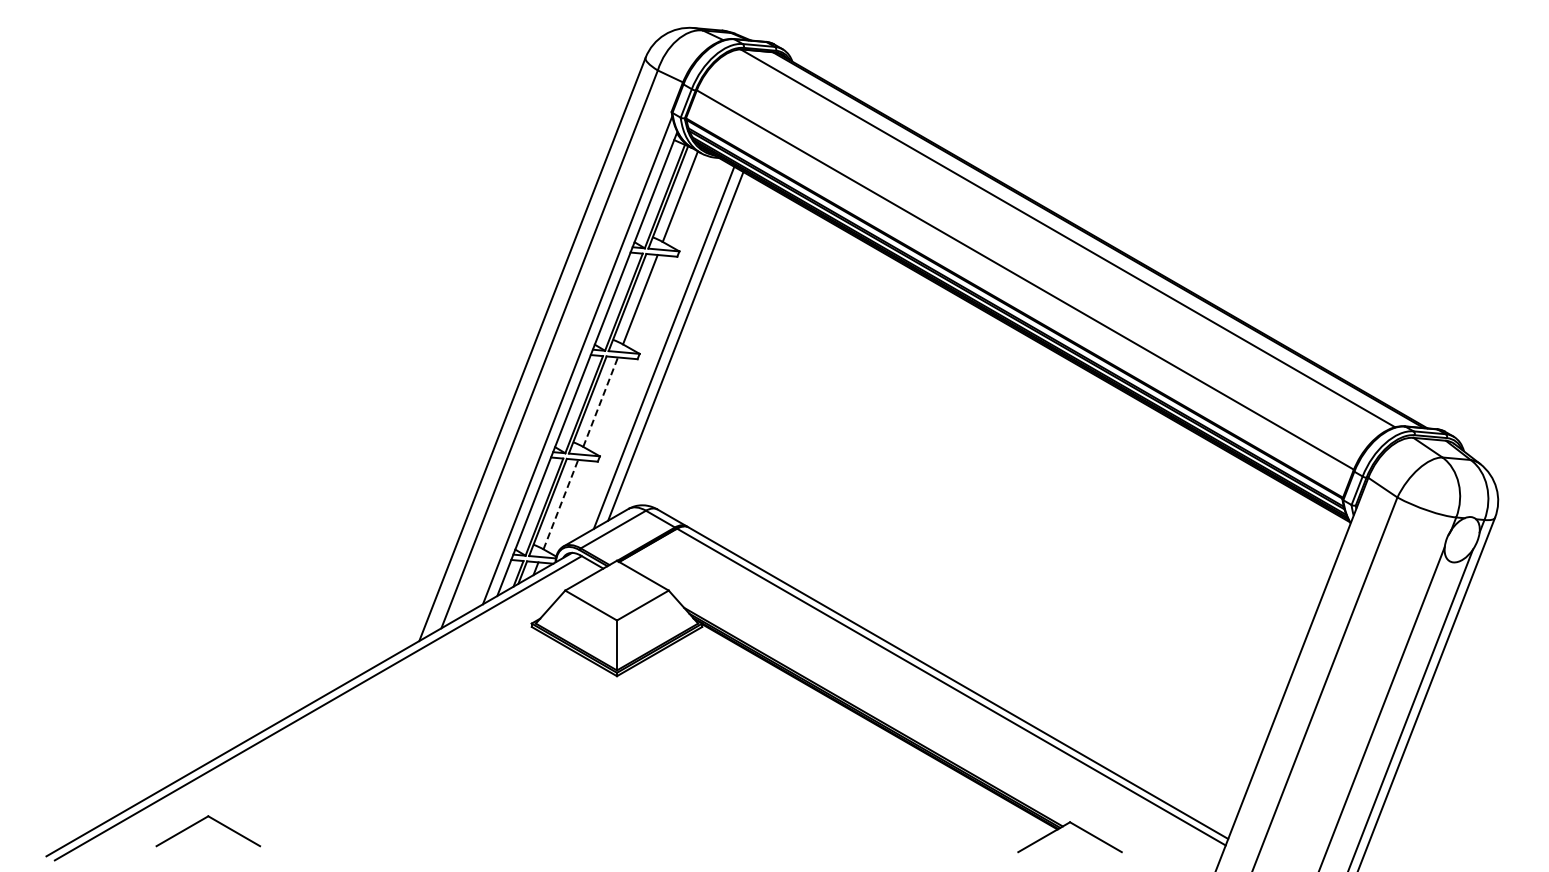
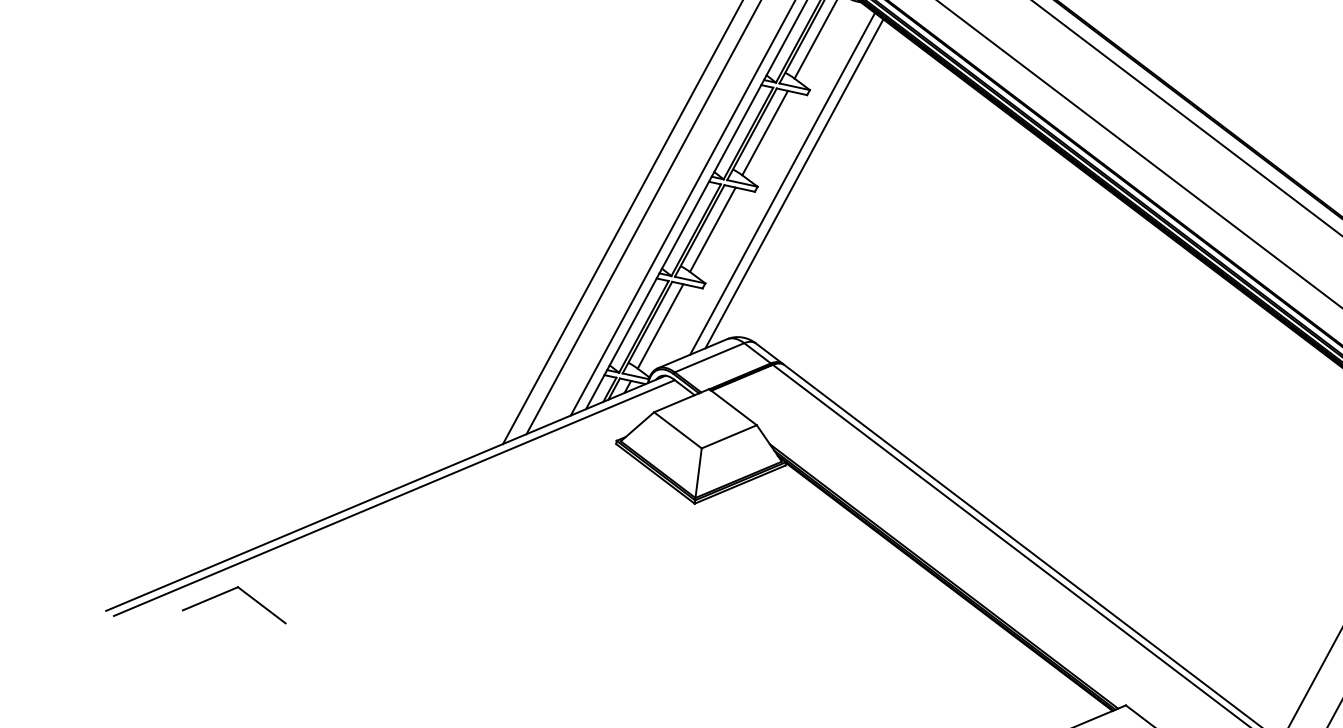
line: (600, 402) -> (712, 230), dashed -> solid
line: (560, 504) -> (660, 326), dashed -> solid
part: (201, 821) -> (230, 591), moved

